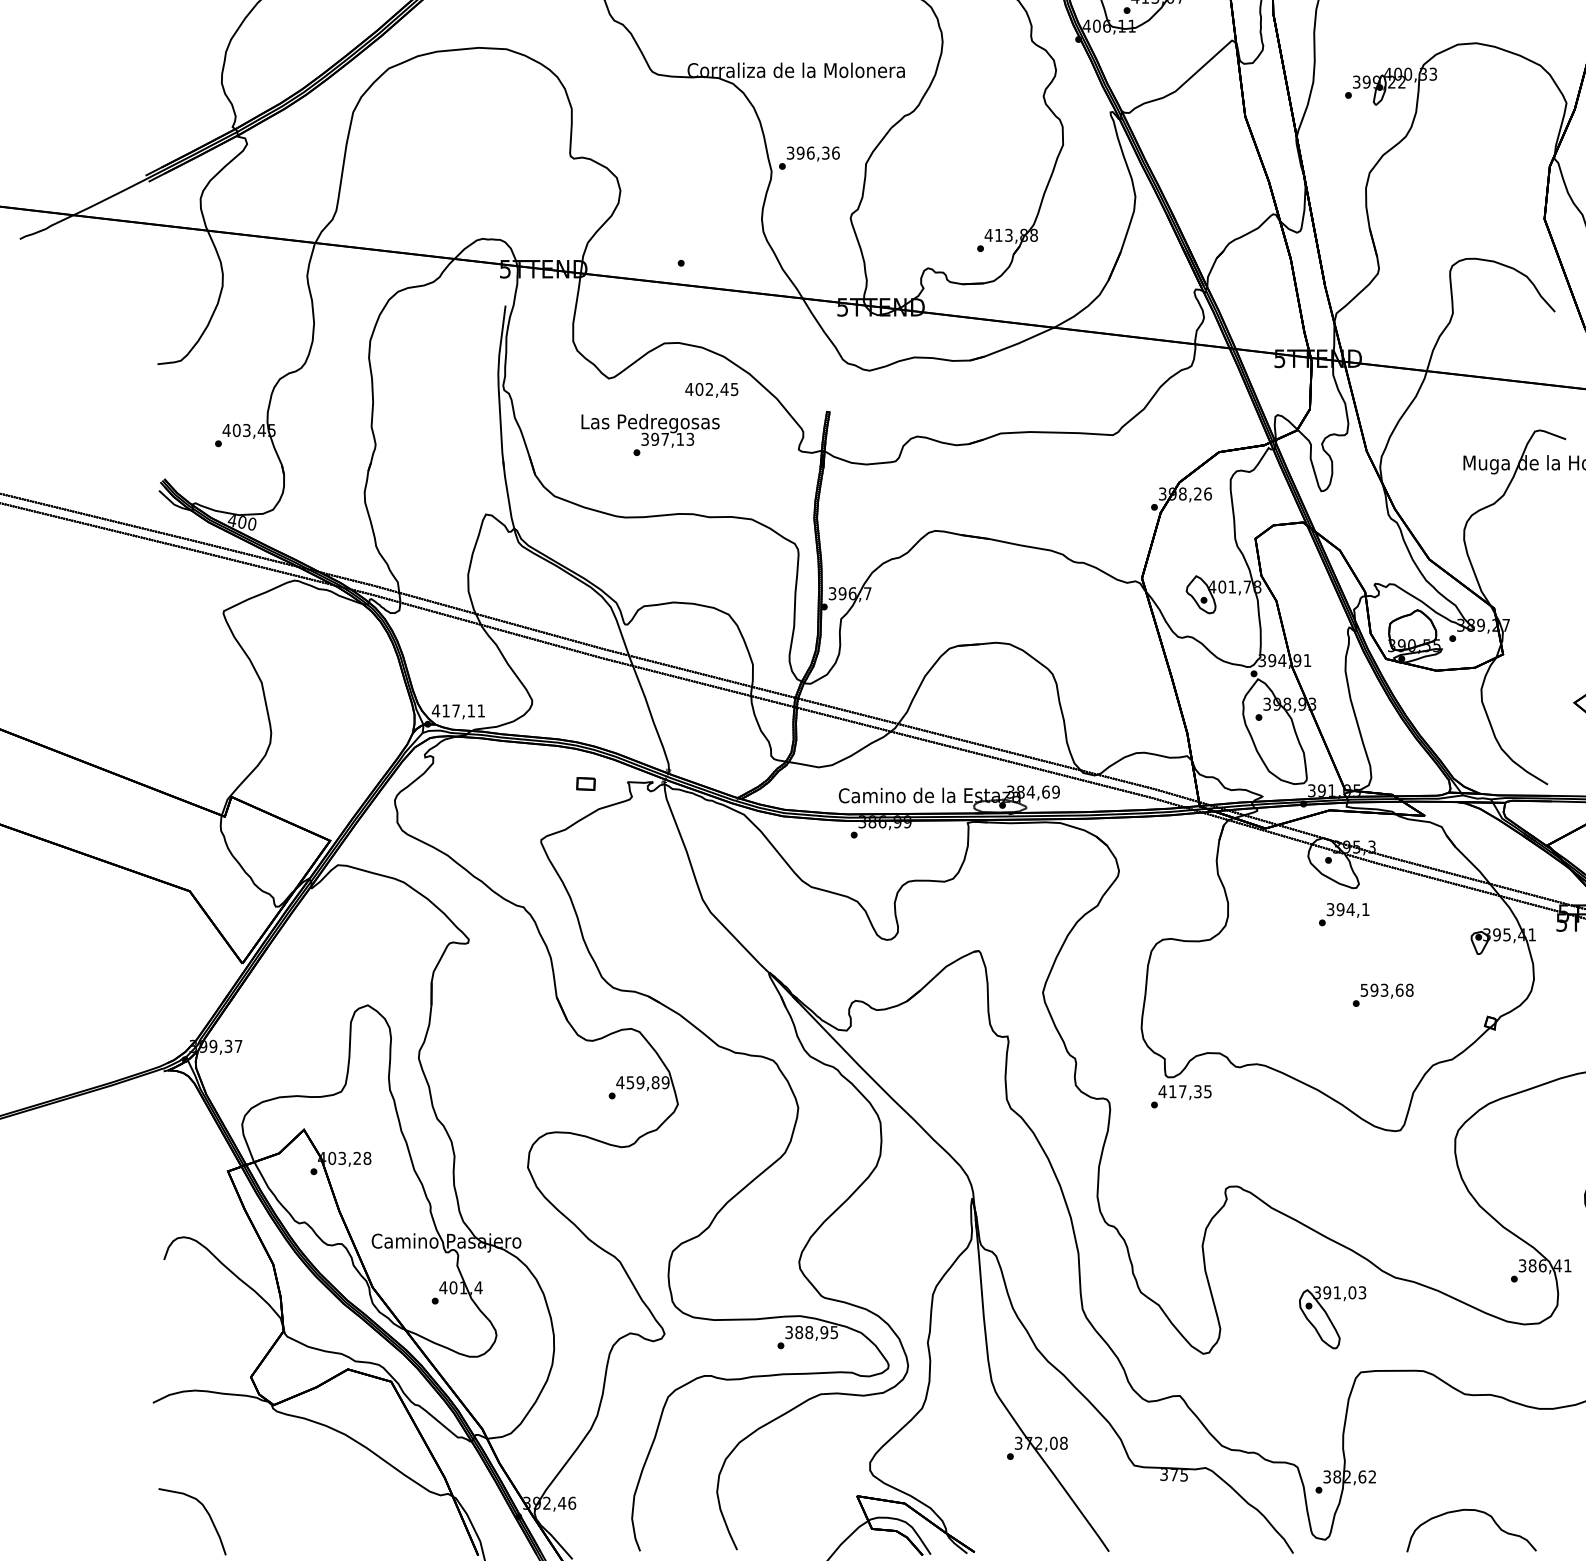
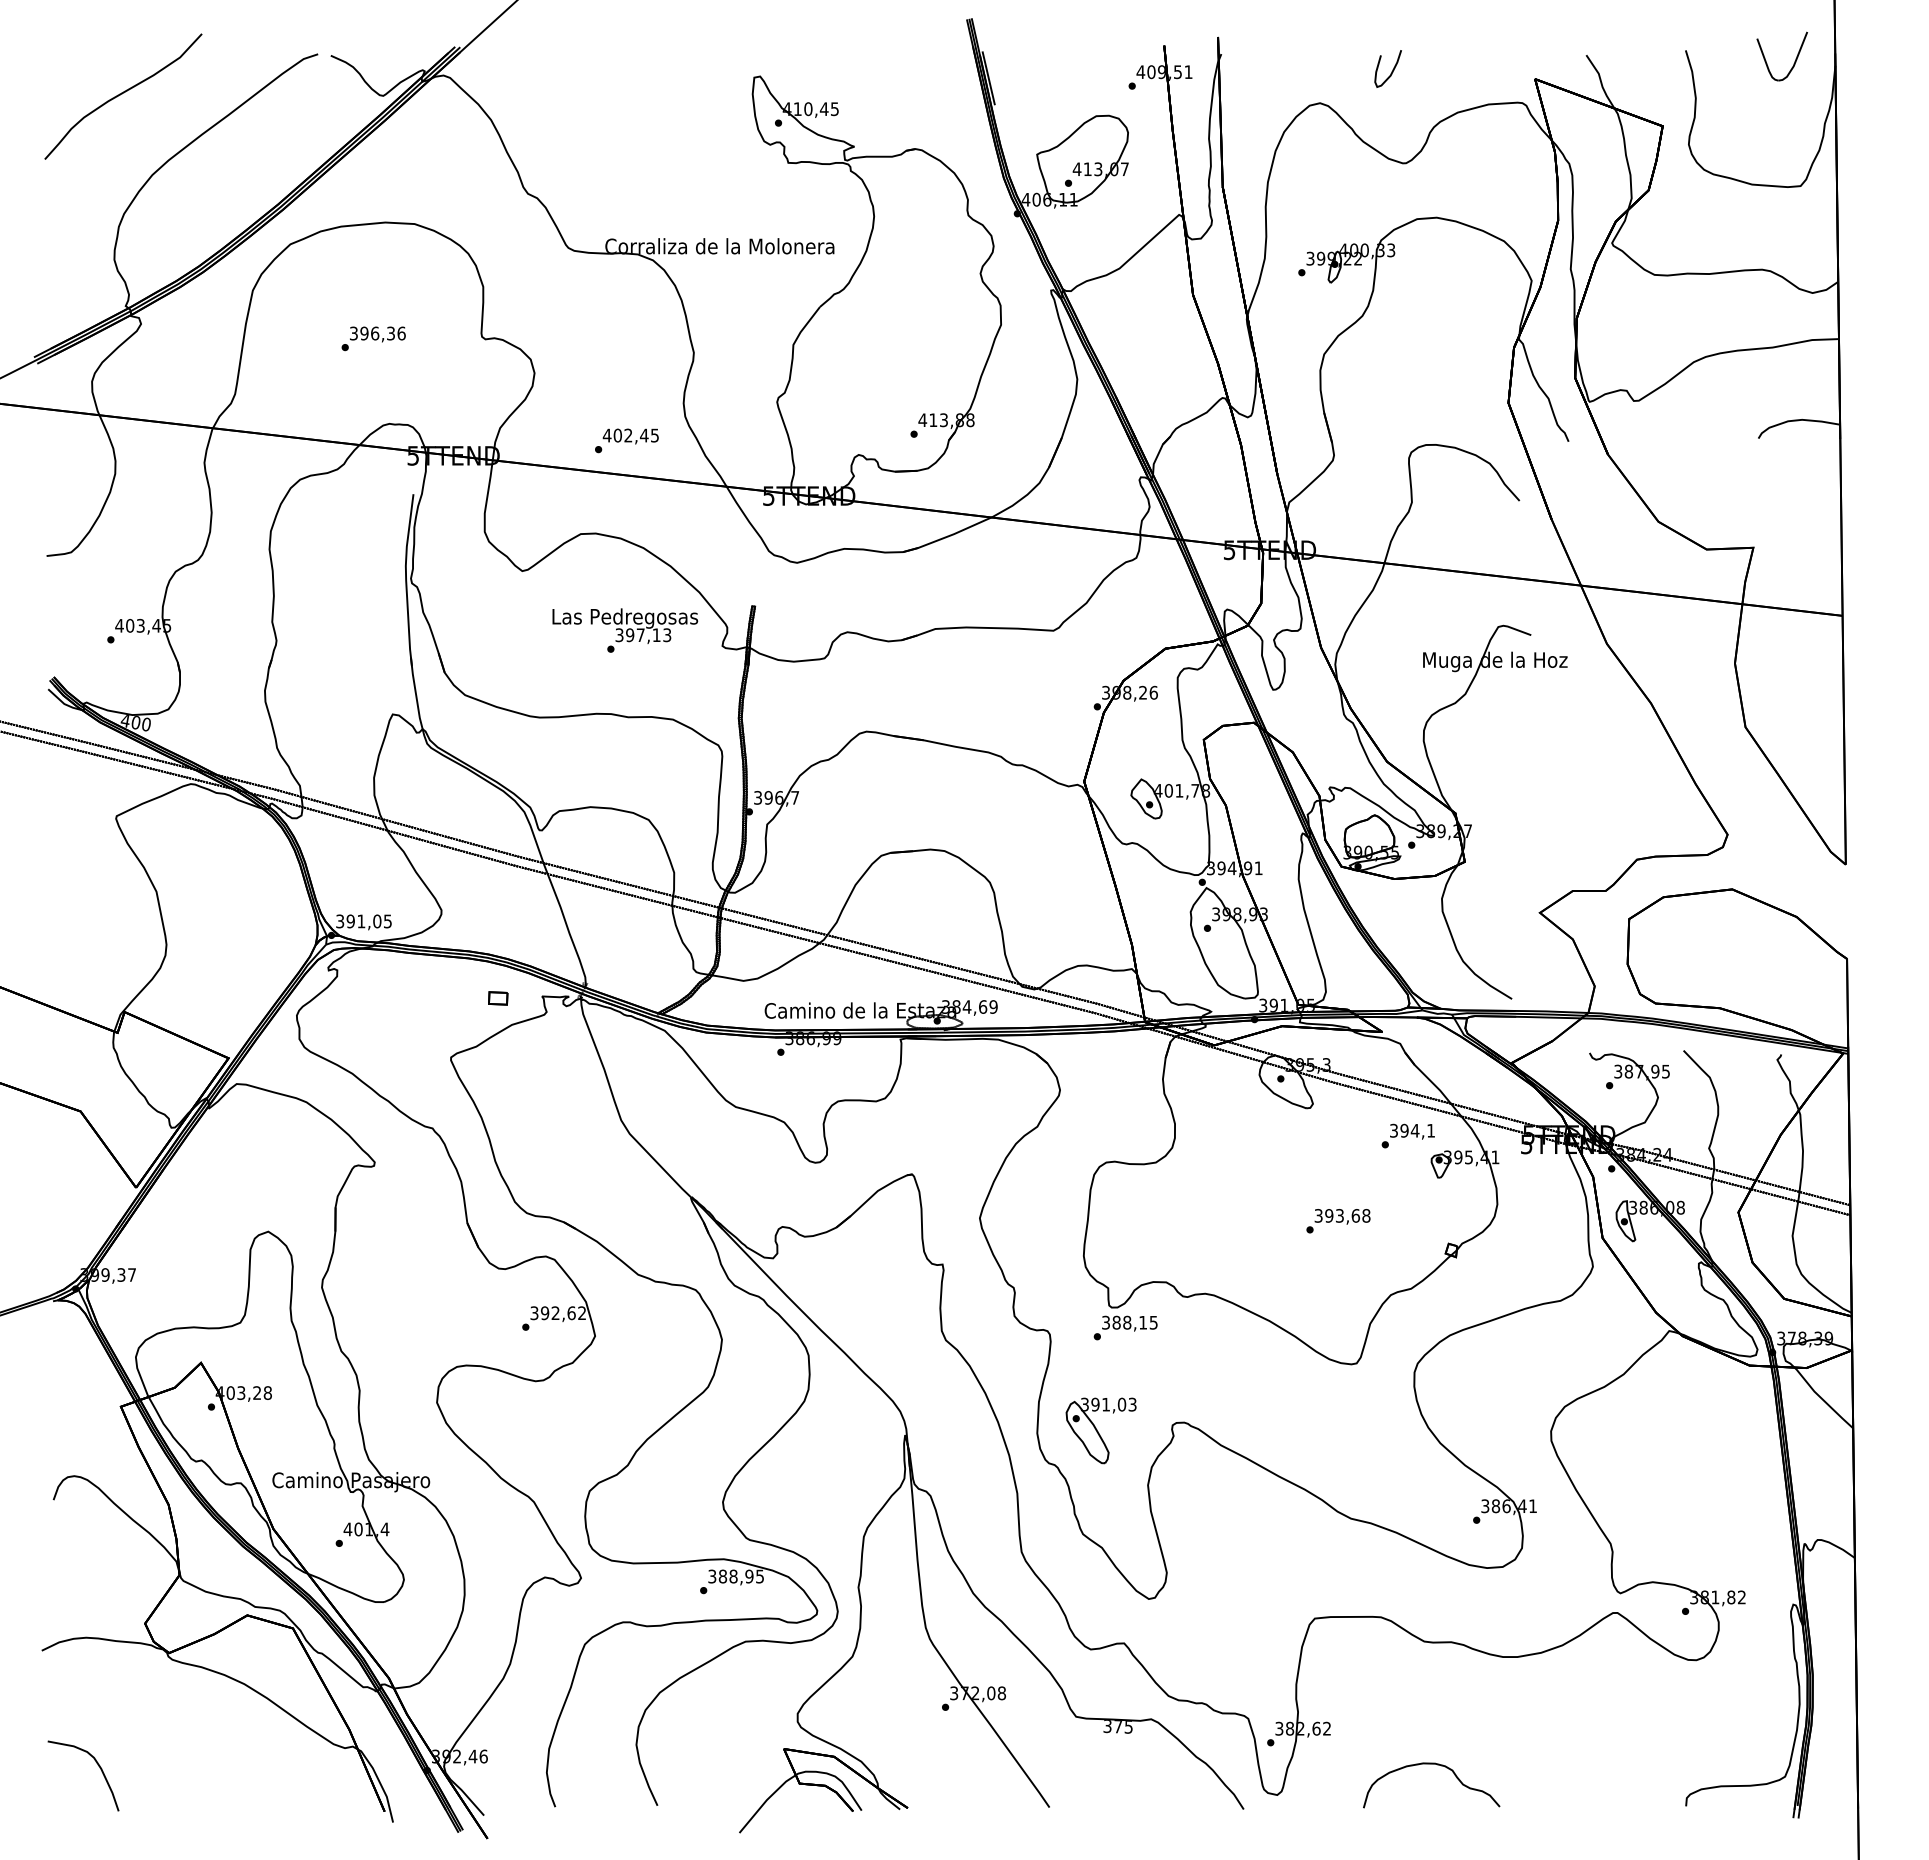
text: (809, 157) -> (373, 338), moved
text: (711, 390) -> (630, 436), moved
text: (650, 434) -> (625, 630), moved
text: (458, 711) -> (363, 921), 417,11 -> 391,05
text: (1343, 914) -> (1407, 1135), moved
text: (1364, 989) -> (1318, 1215), 593,68 -> 393,68
text: (643, 1082) -> (558, 1313), 459,89 -> 392,62
text: (1180, 1091) -> (1124, 1322), 417,35 -> 388,15
part: (1332, 1317) -> (1100, 1430), moved

